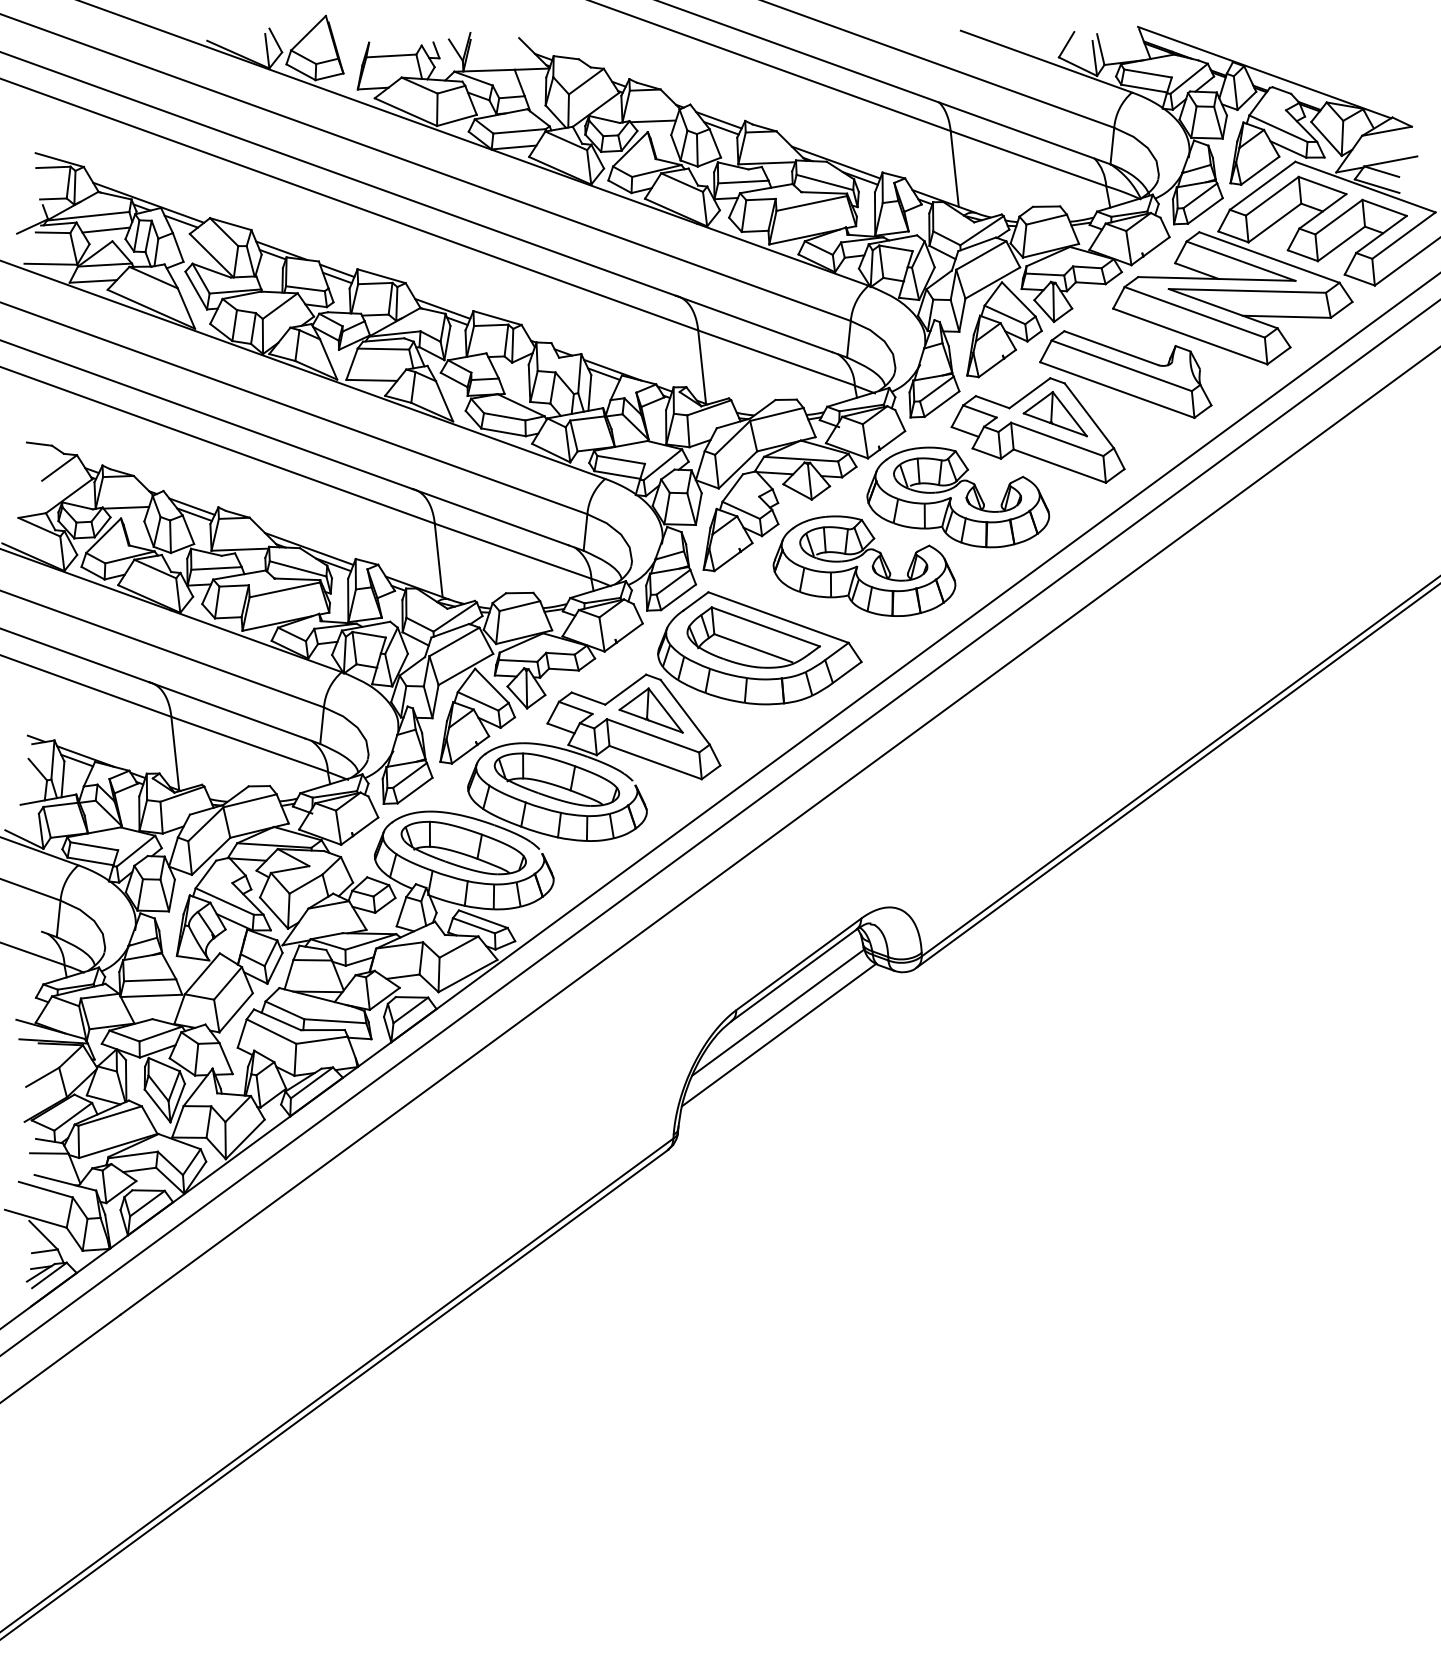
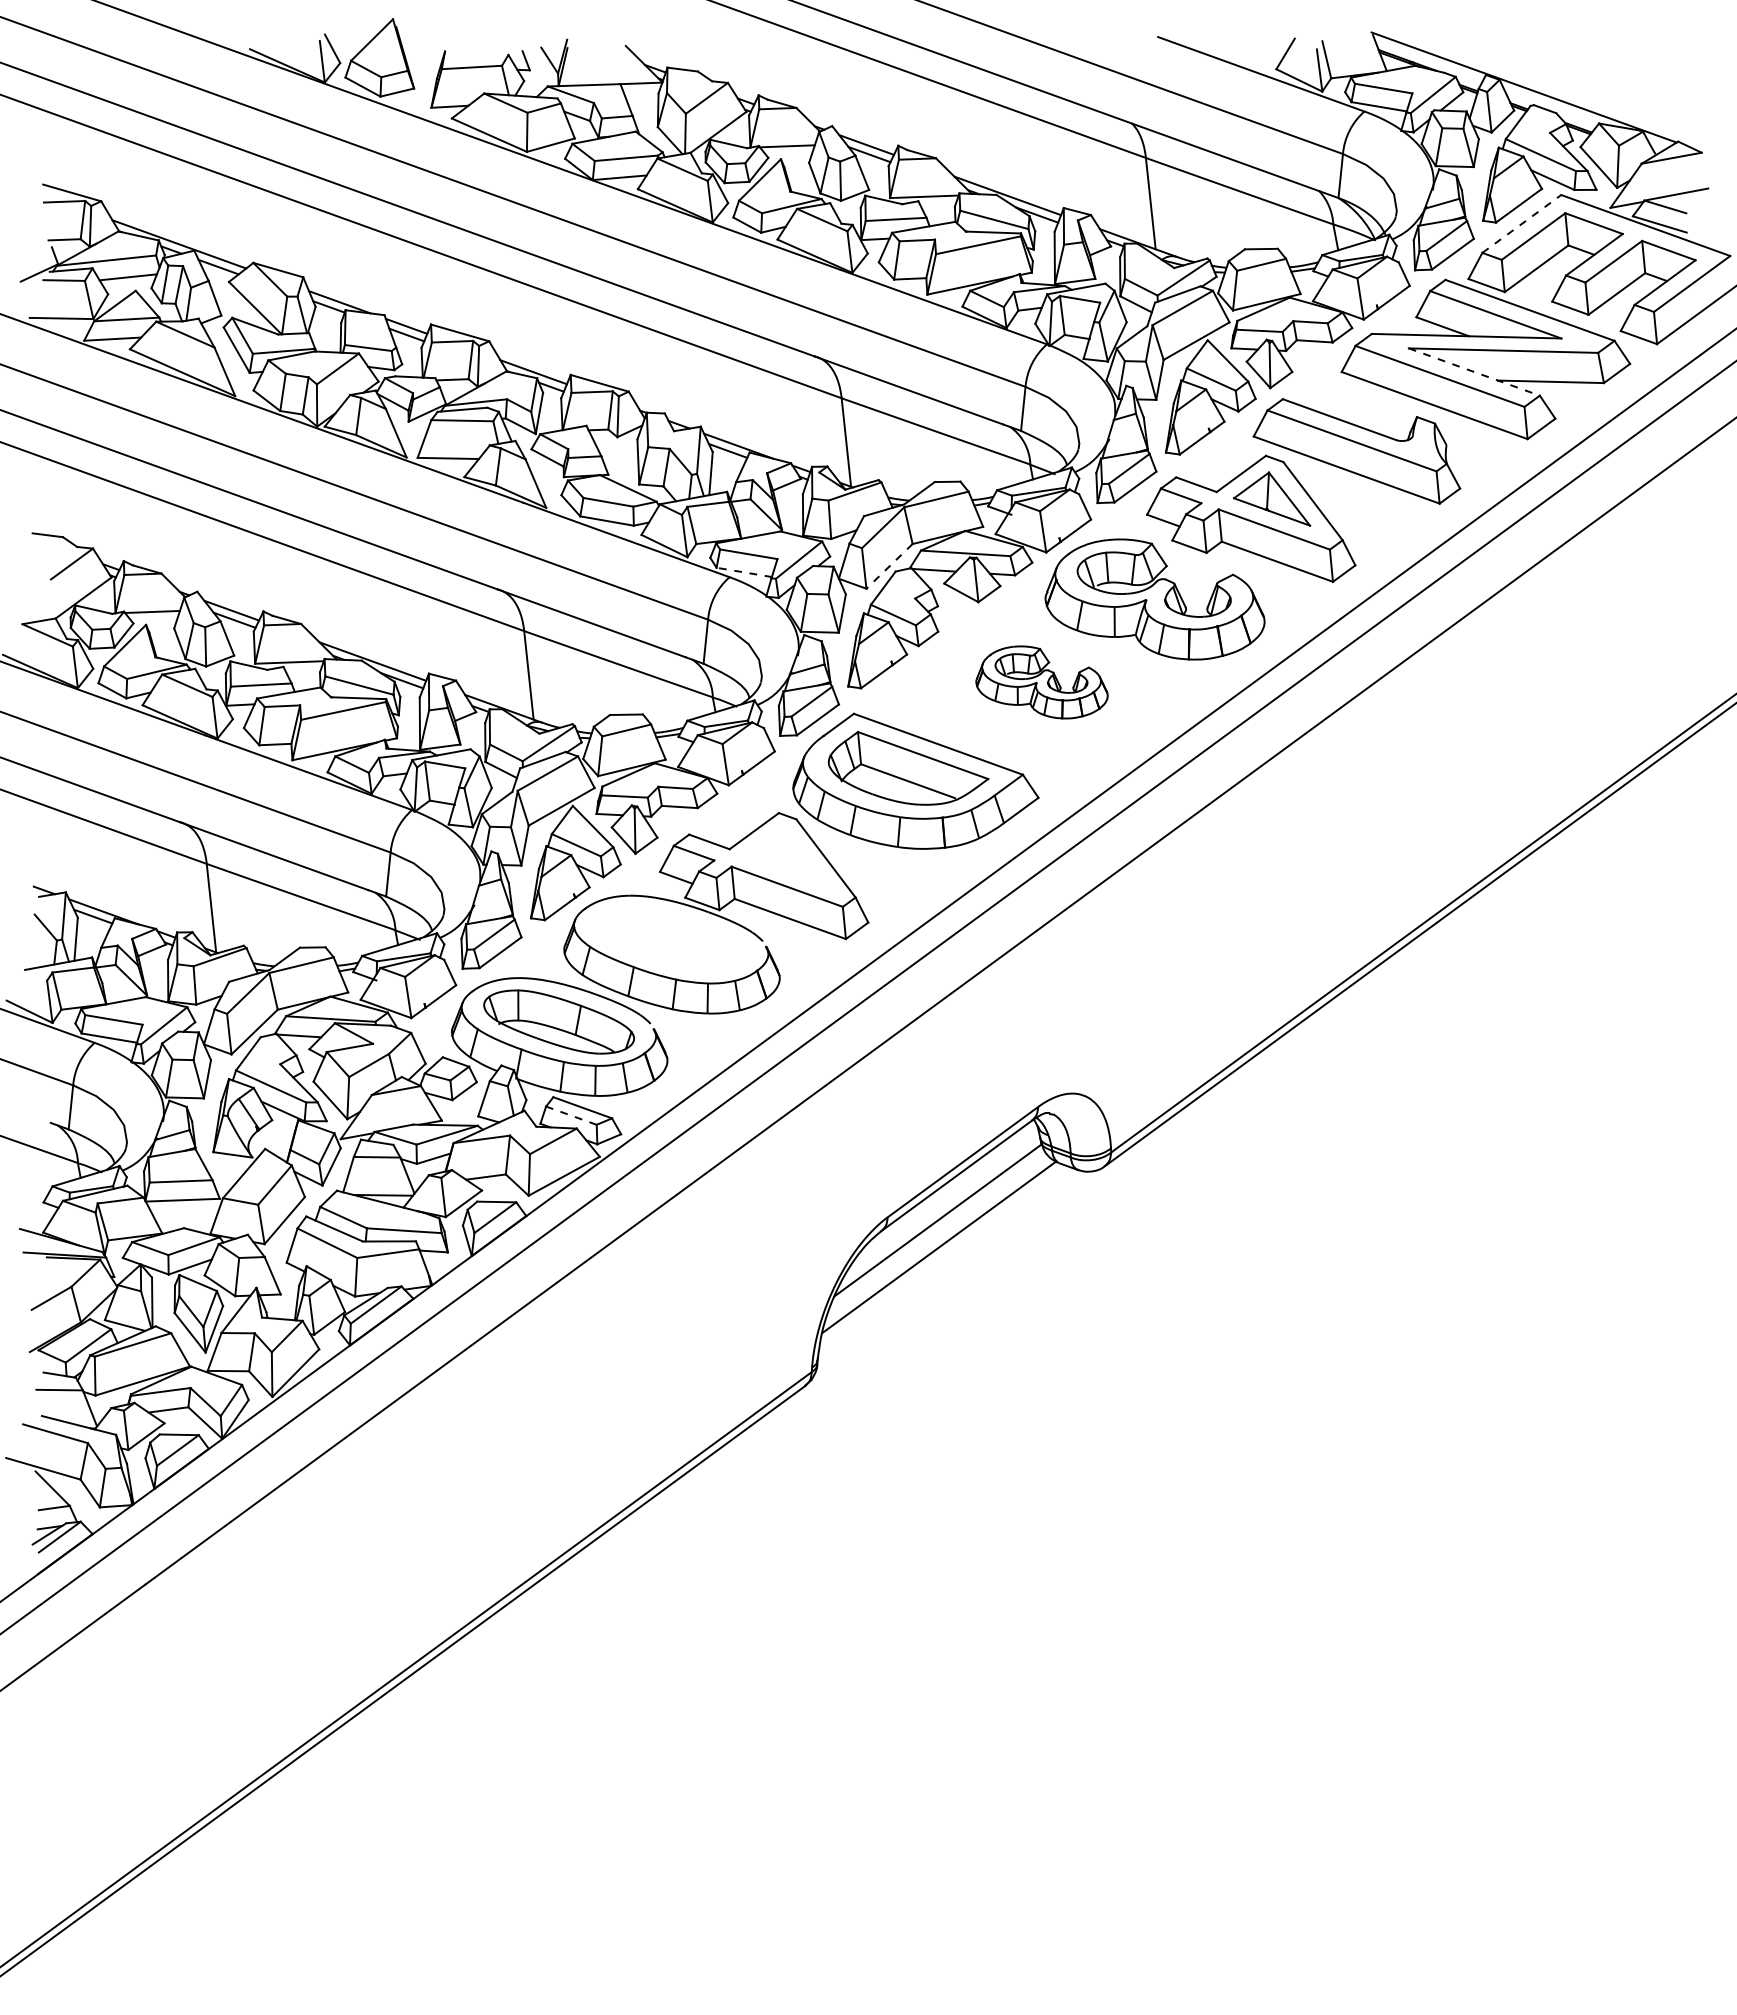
line: (1262, 185) -> (1521, 223), solid -> dashed
line: (1223, 309) -> (1474, 372), solid -> dashed
line: (737, 470) -> (889, 566), solid -> dashed
line: (616, 475) -> (743, 572), solid -> dashed
part: (864, 566) -> (1041, 682), size x0.6
part: (650, 709) -> (784, 855), removed
part: (557, 779) -> (671, 939), removed
line: (474, 925) -> (571, 1115), solid -> dashed

